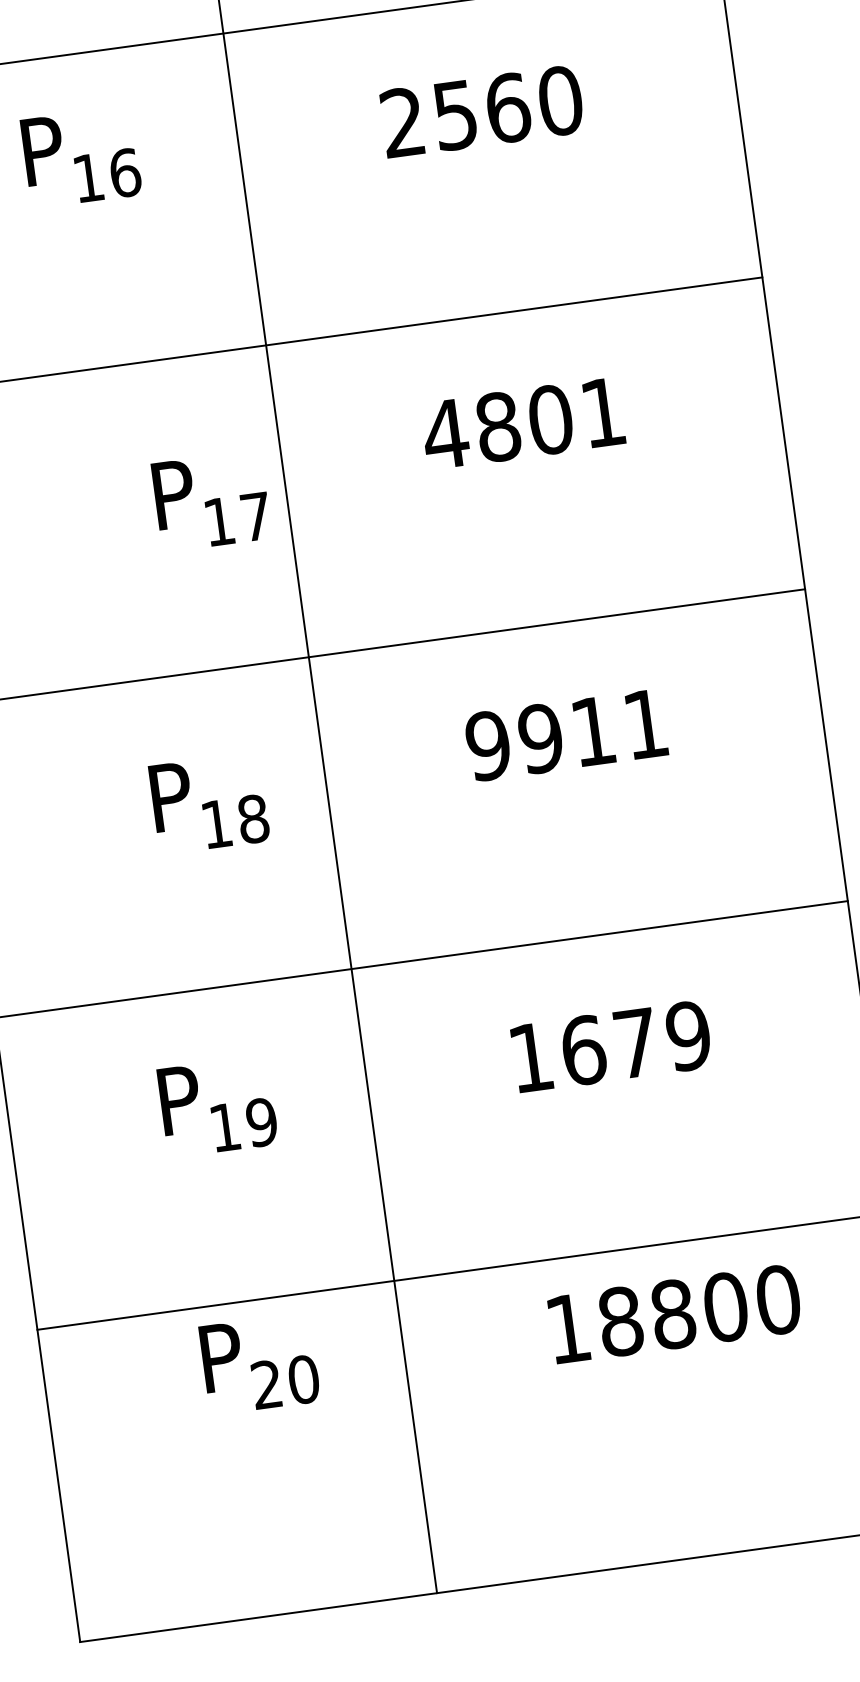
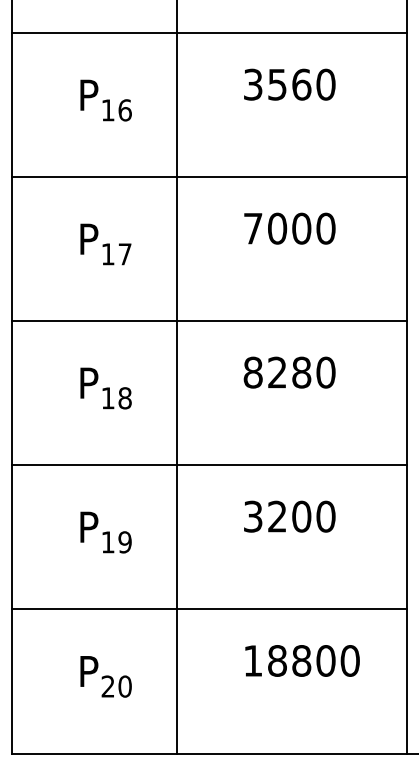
text: (403, 121) -> (253, 84), 2560 -> 3560
text: (79, 157) -> (105, 100), moved
text: (524, 423) -> (289, 228), 4801 -> 7000
text: (210, 501) -> (105, 244), moved
text: (566, 734) -> (289, 372), 9911 -> 8280
text: (208, 803) -> (105, 388), moved
text: (609, 1046) -> (289, 516), 1679 -> 3200
text: (216, 1106) -> (105, 532), moved
text: (674, 1313) -> (302, 660), moved
text: (258, 1363) -> (105, 676), moved

